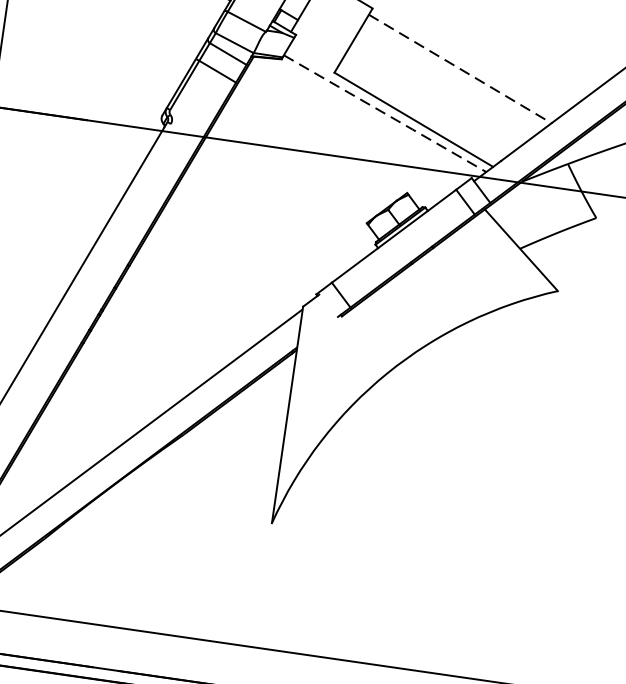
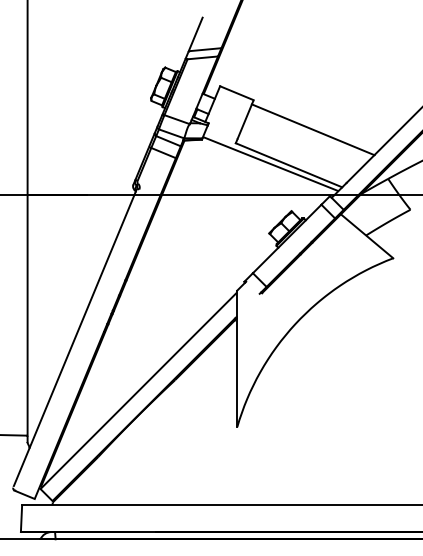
line: (460, 68) -> (313, 129), dashed -> solid
line: (384, 114) -> (270, 164), dashed -> solid

